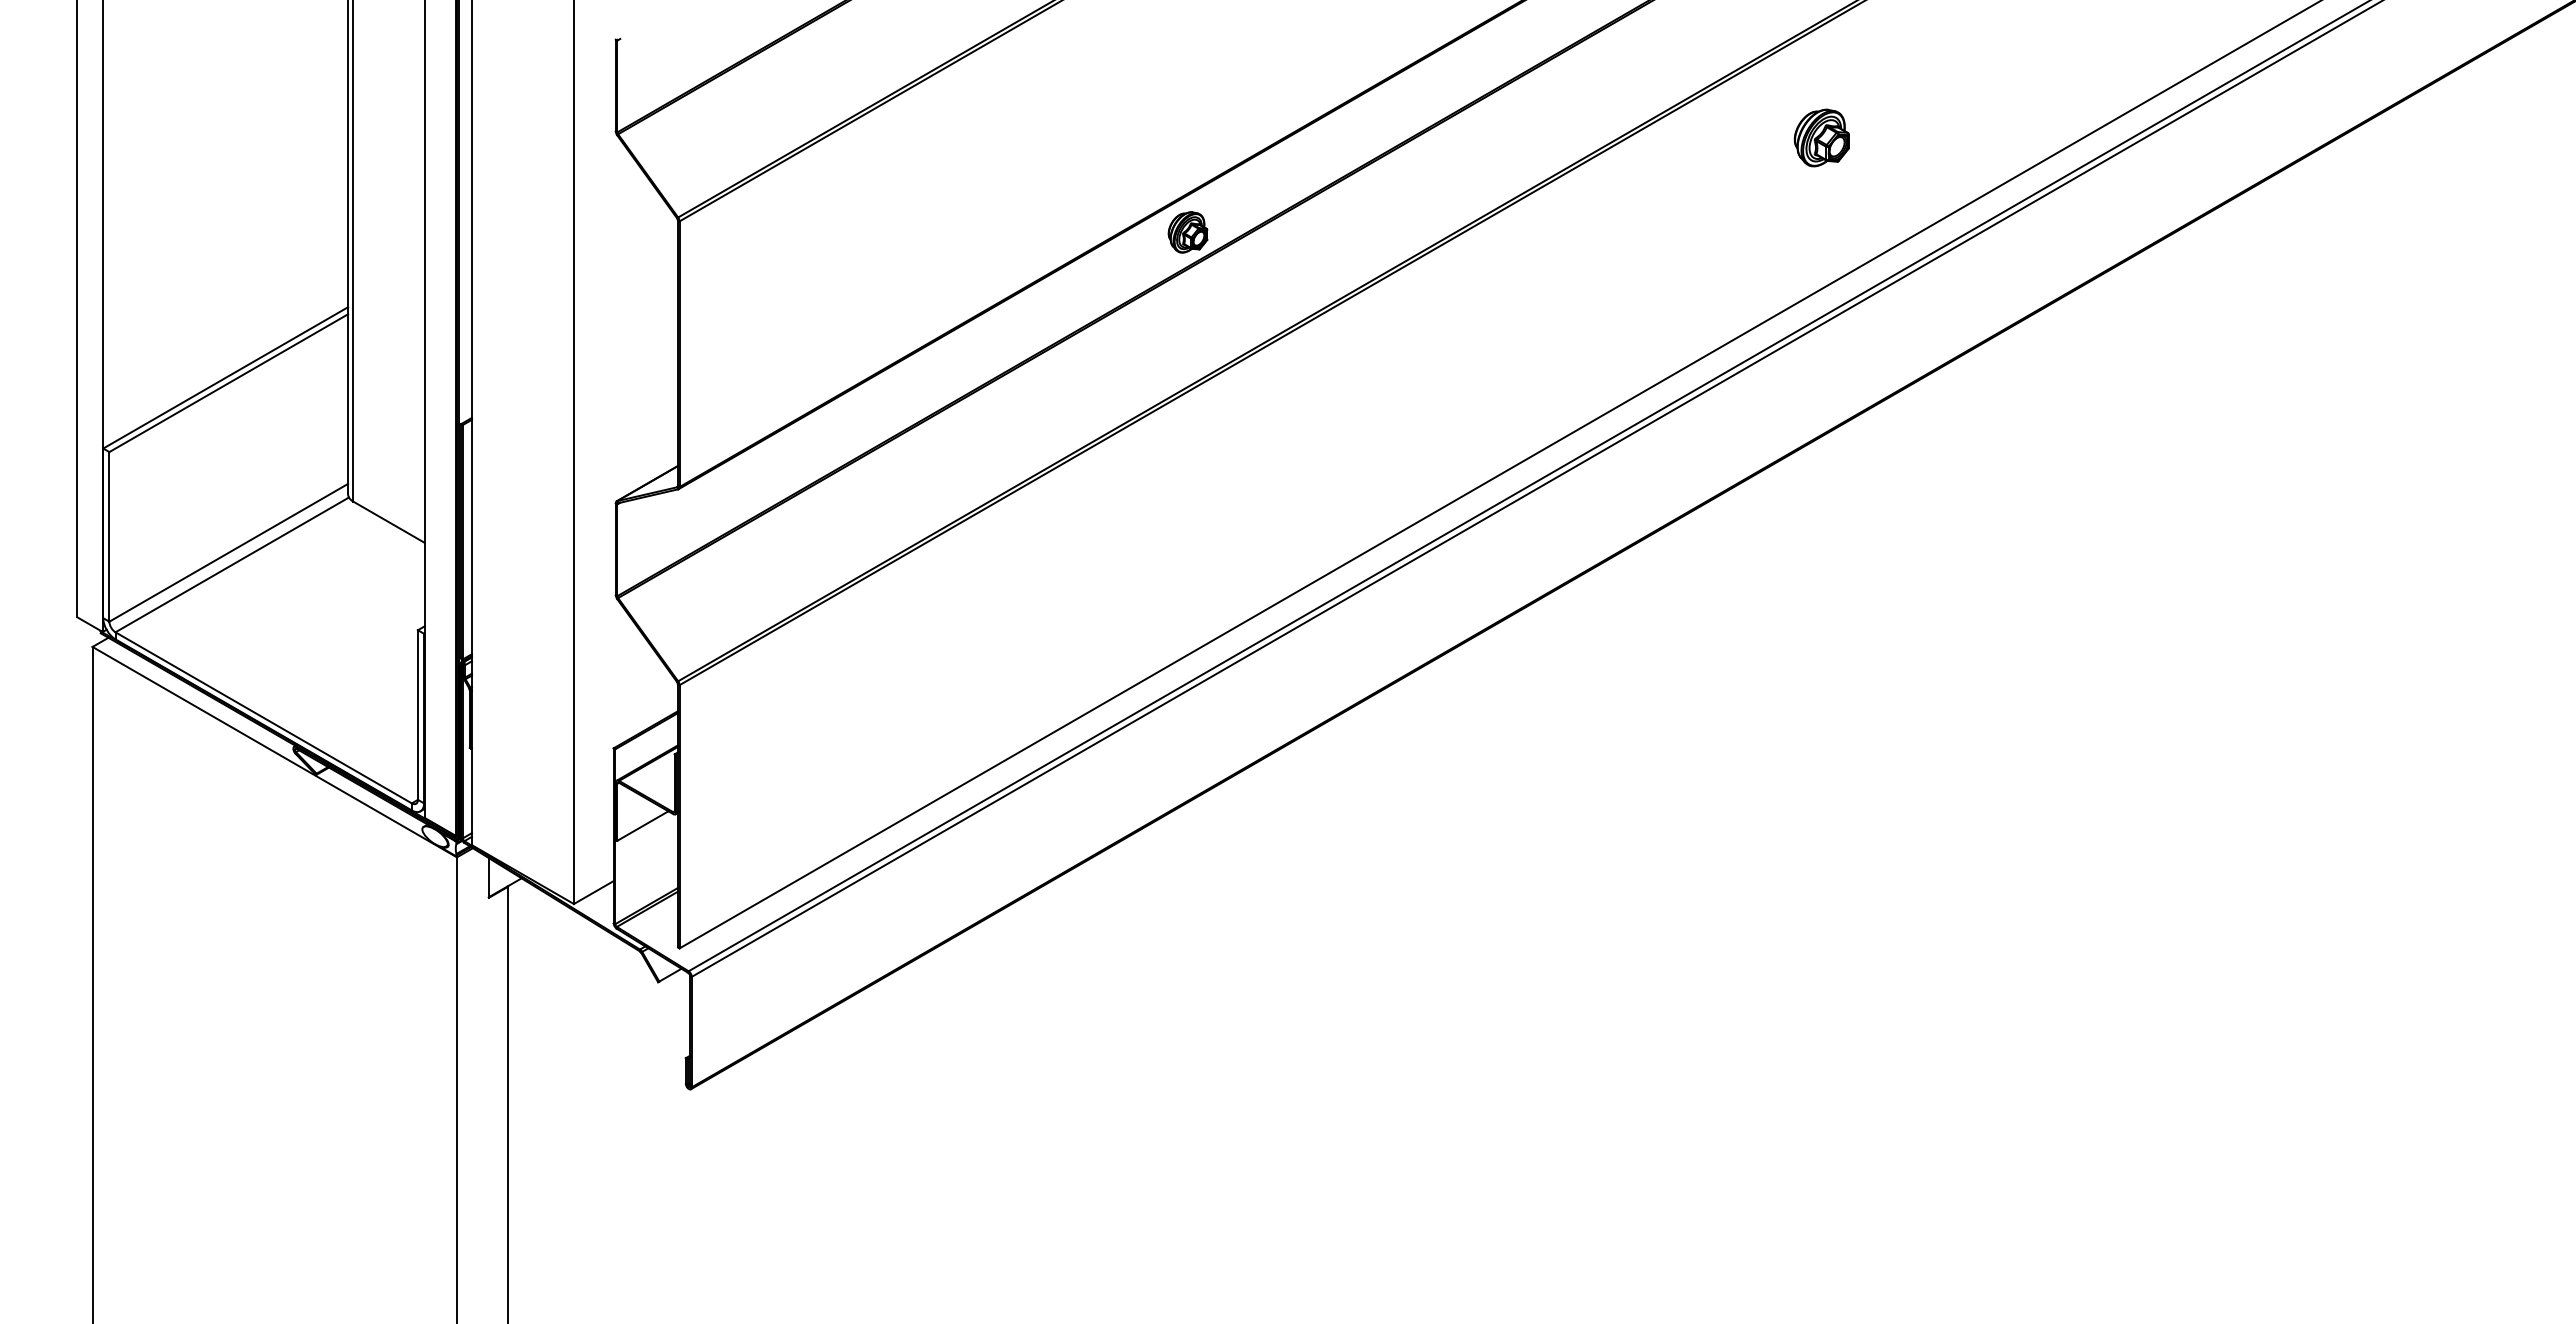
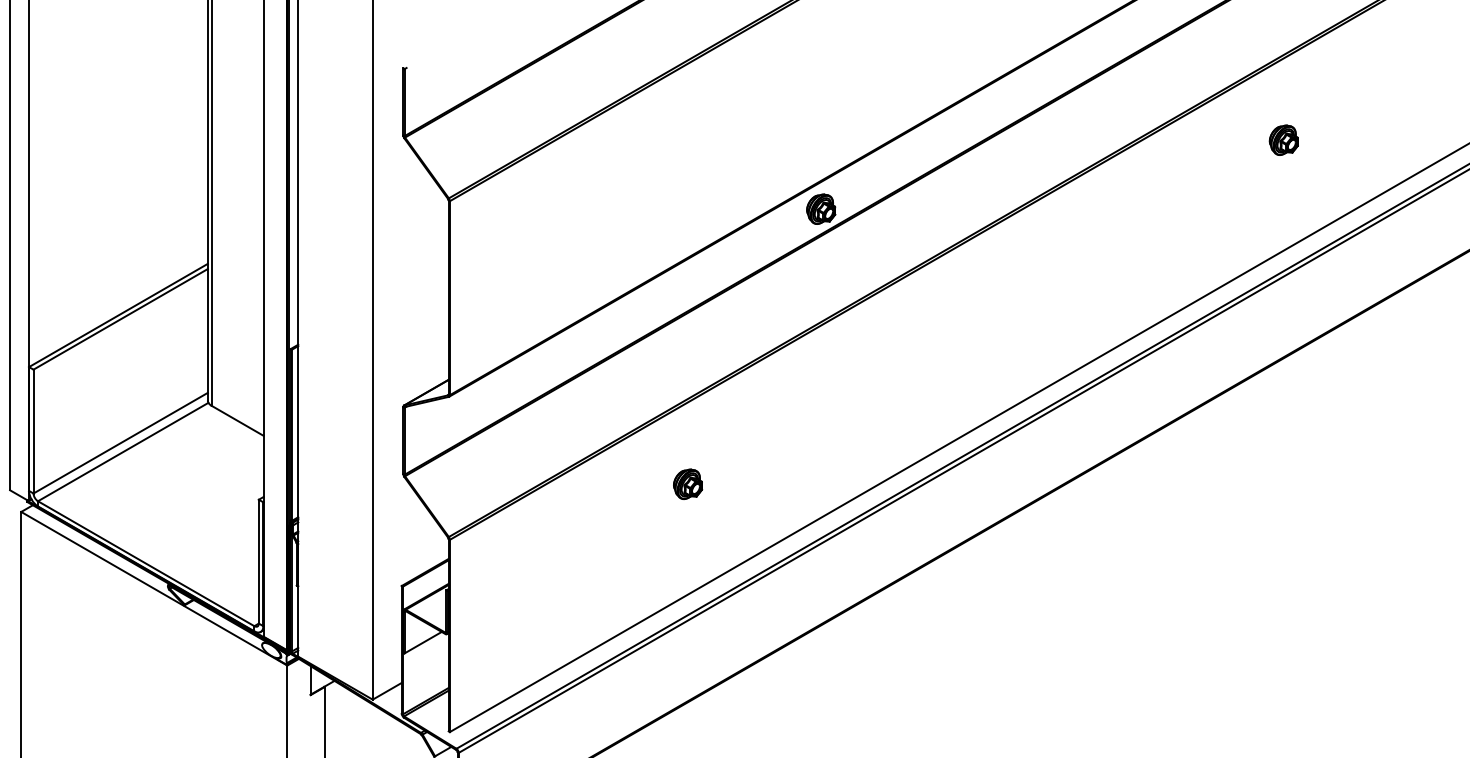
part: (1821, 137) -> (1283, 139), size x0.71
part: (1005, 609) -> (687, 484), added

